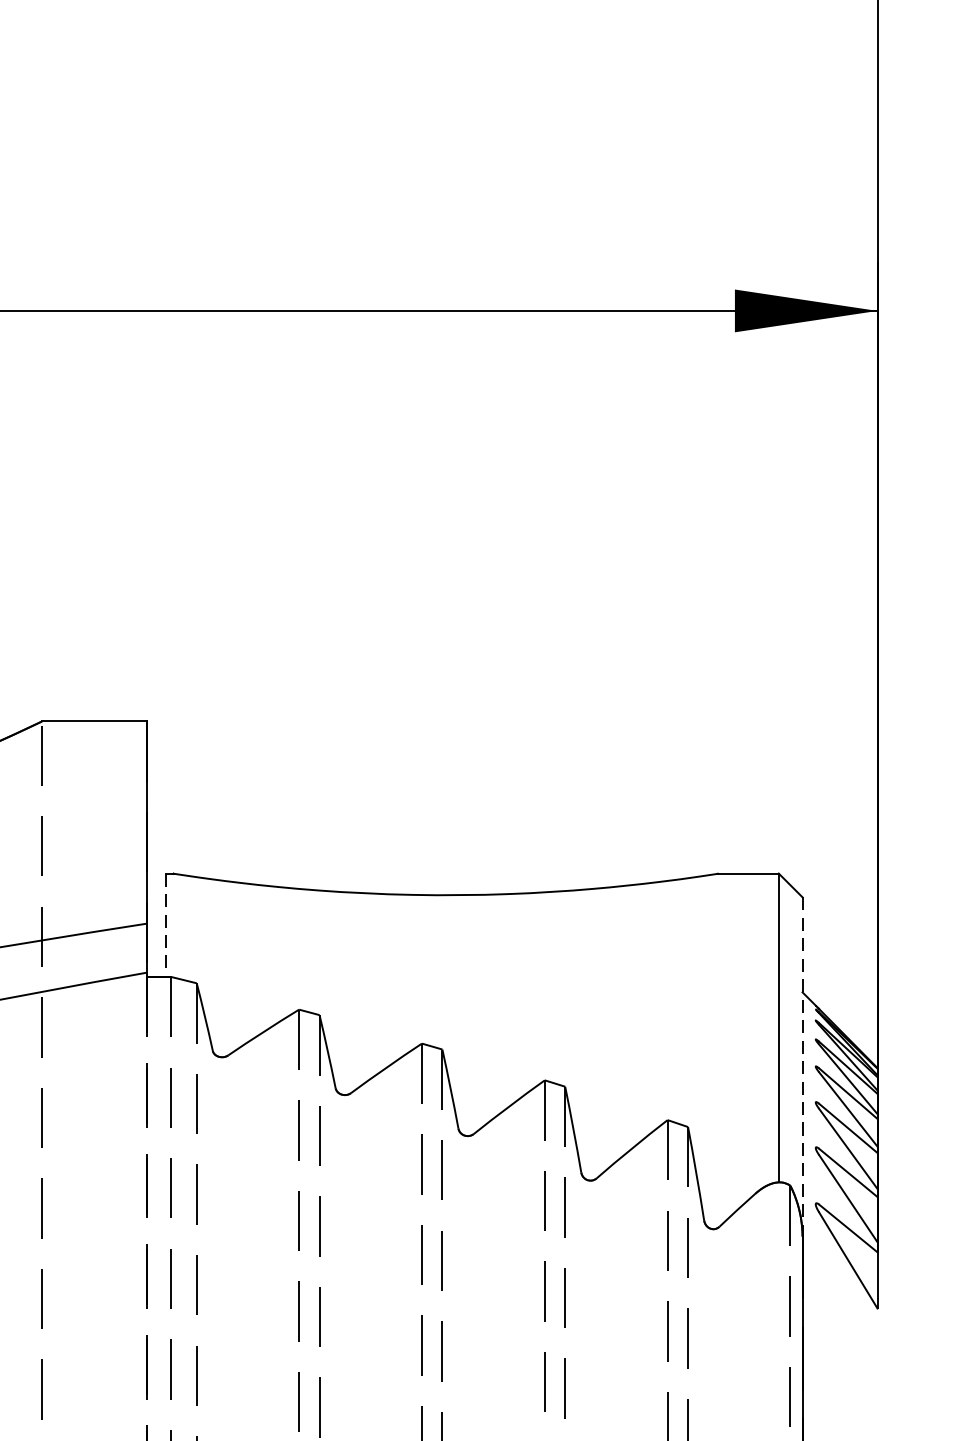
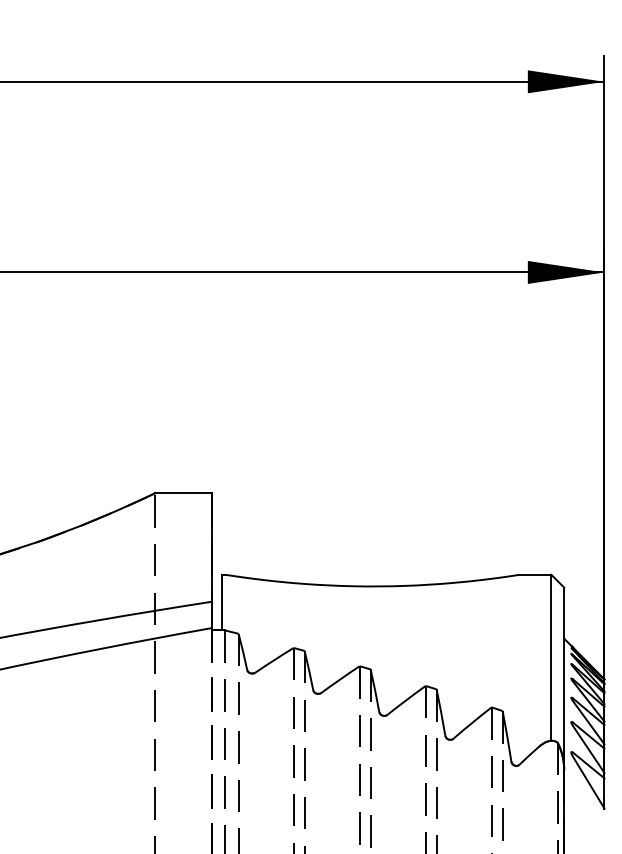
line: (164, 925) -> (221, 602), dashed -> solid
line: (803, 1068) -> (564, 679), dashed -> solid

